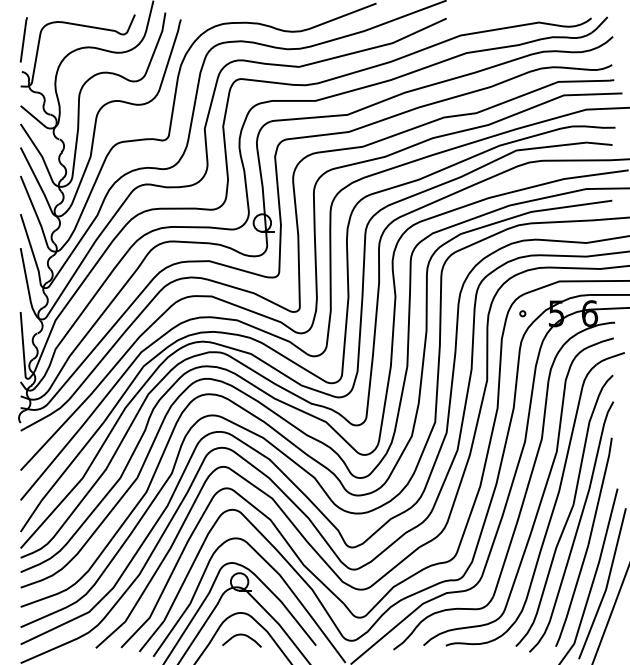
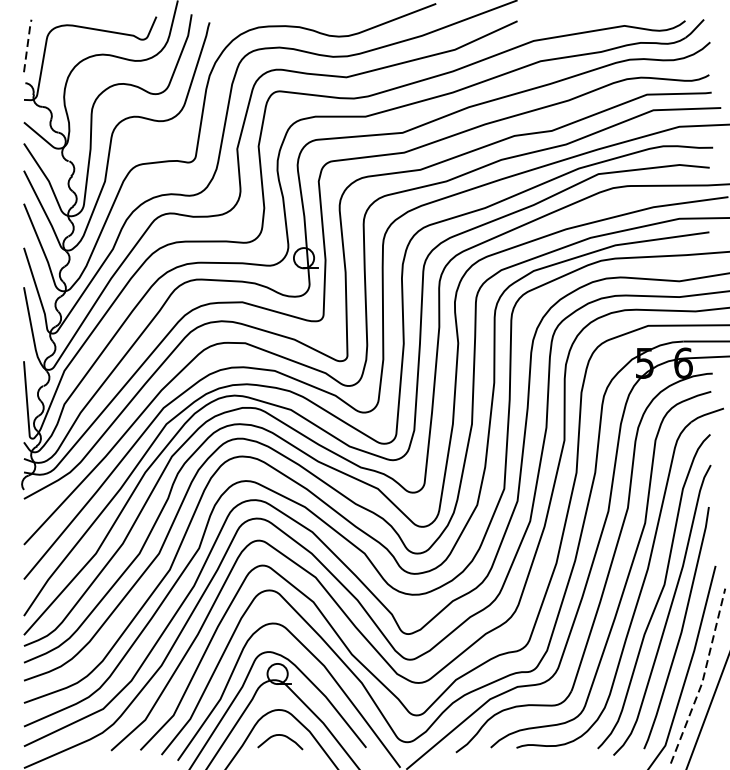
line: (23, 38) -> (27, 44), solid -> dashed
circle: (522, 313) -> (605, 362), removed
line: (607, 585) -> (703, 678), solid -> dashed

